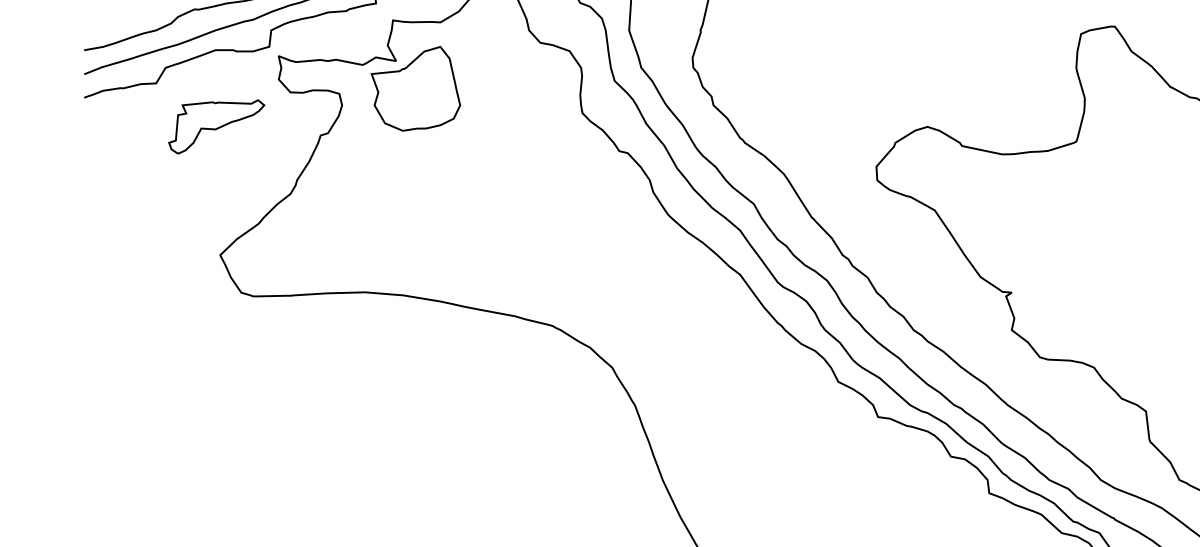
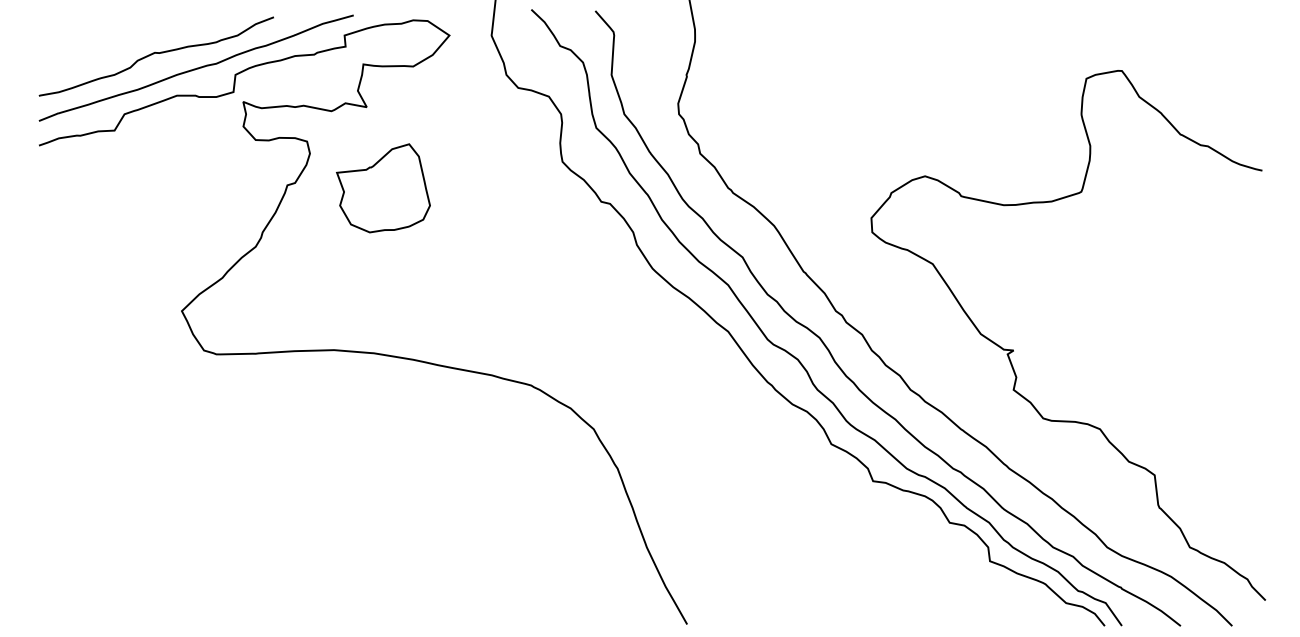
part: (415, 89) -> (383, 188), moved
part: (216, 127) -> (178, 176), removed

